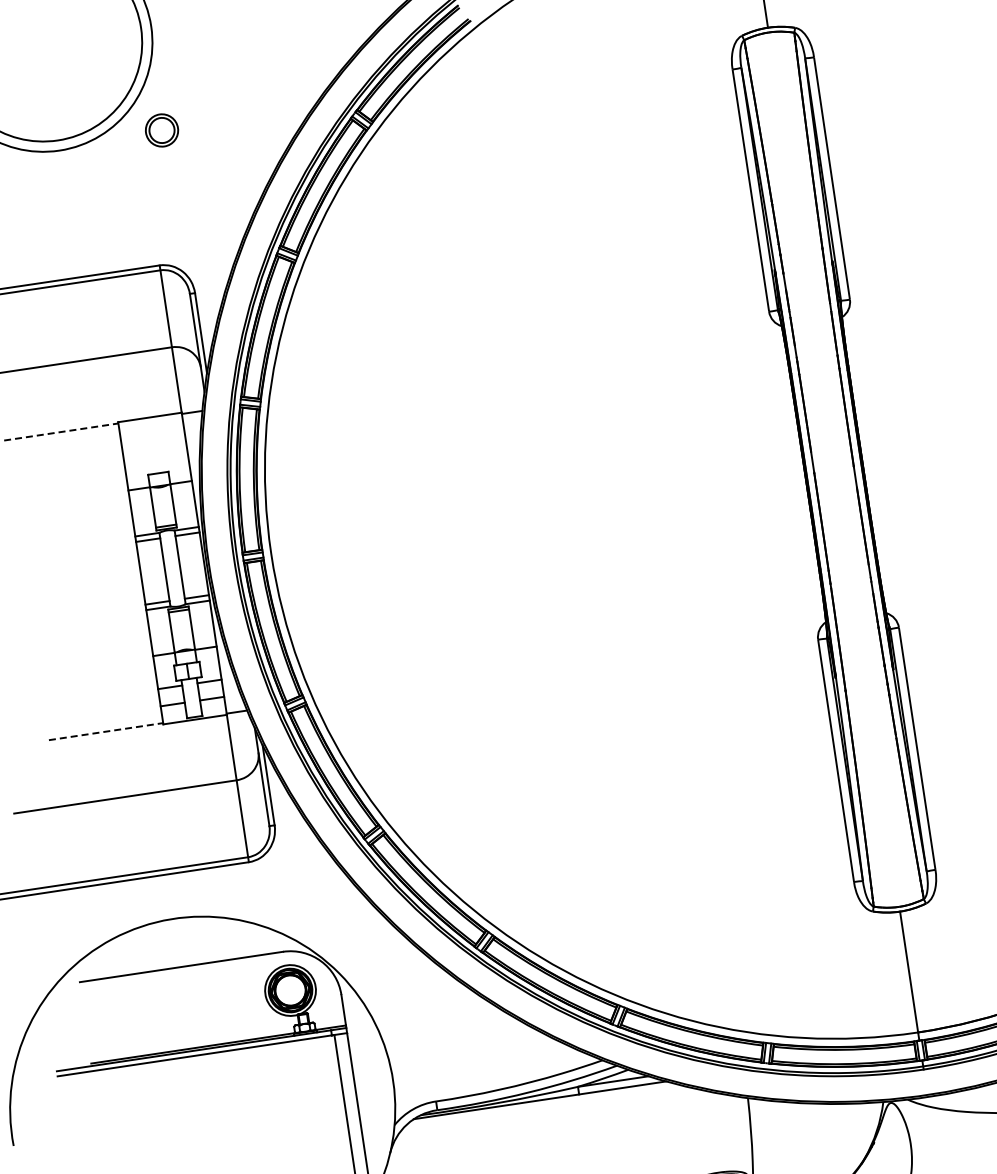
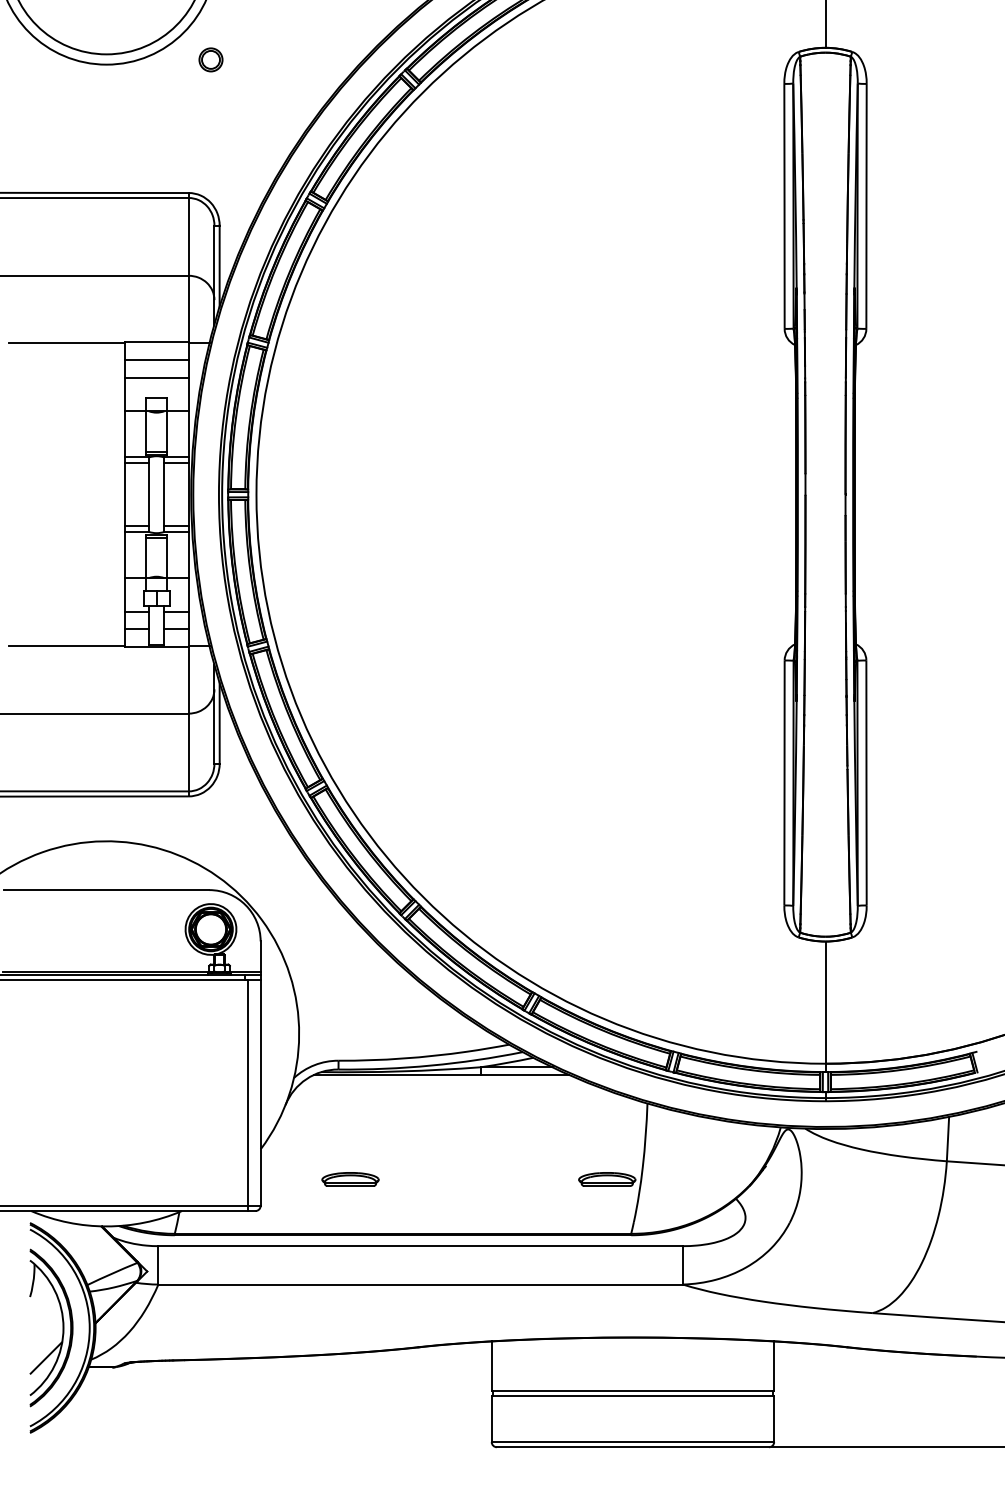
part: (161, 130) -> (210, 59), size x0.71
line: (61, 432) -> (66, 343), dashed -> solid
line: (152, 435) -> (156, 360), added
line: (155, 452) -> (156, 377), added
line: (105, 732) -> (66, 646), dashed -> solid

